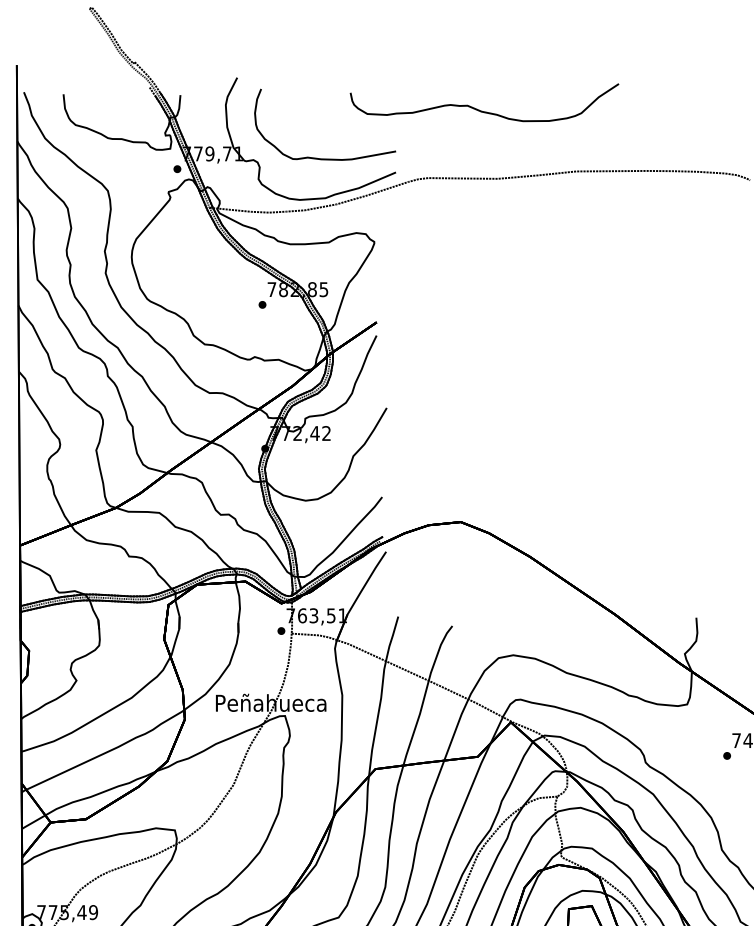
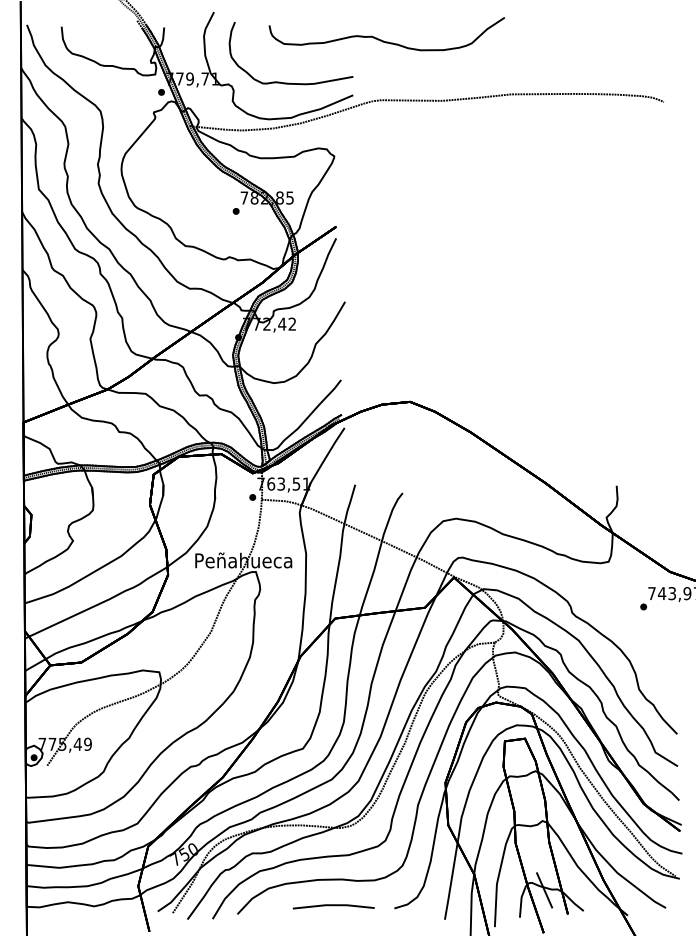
curve: (480, 110) -> (383, 40), moved

